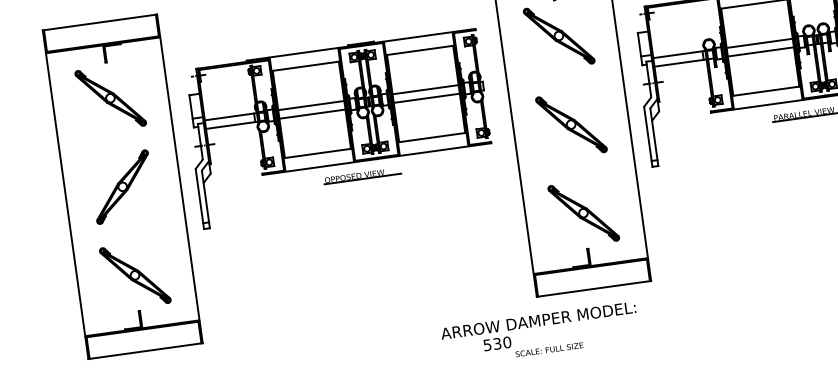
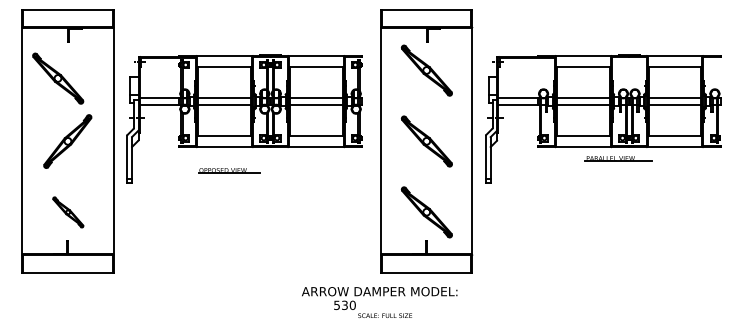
part: (111, 98) -> (58, 78), moved
part: (362, 175) -> (229, 170), moved
part: (135, 275) -> (68, 212), size x0.6

